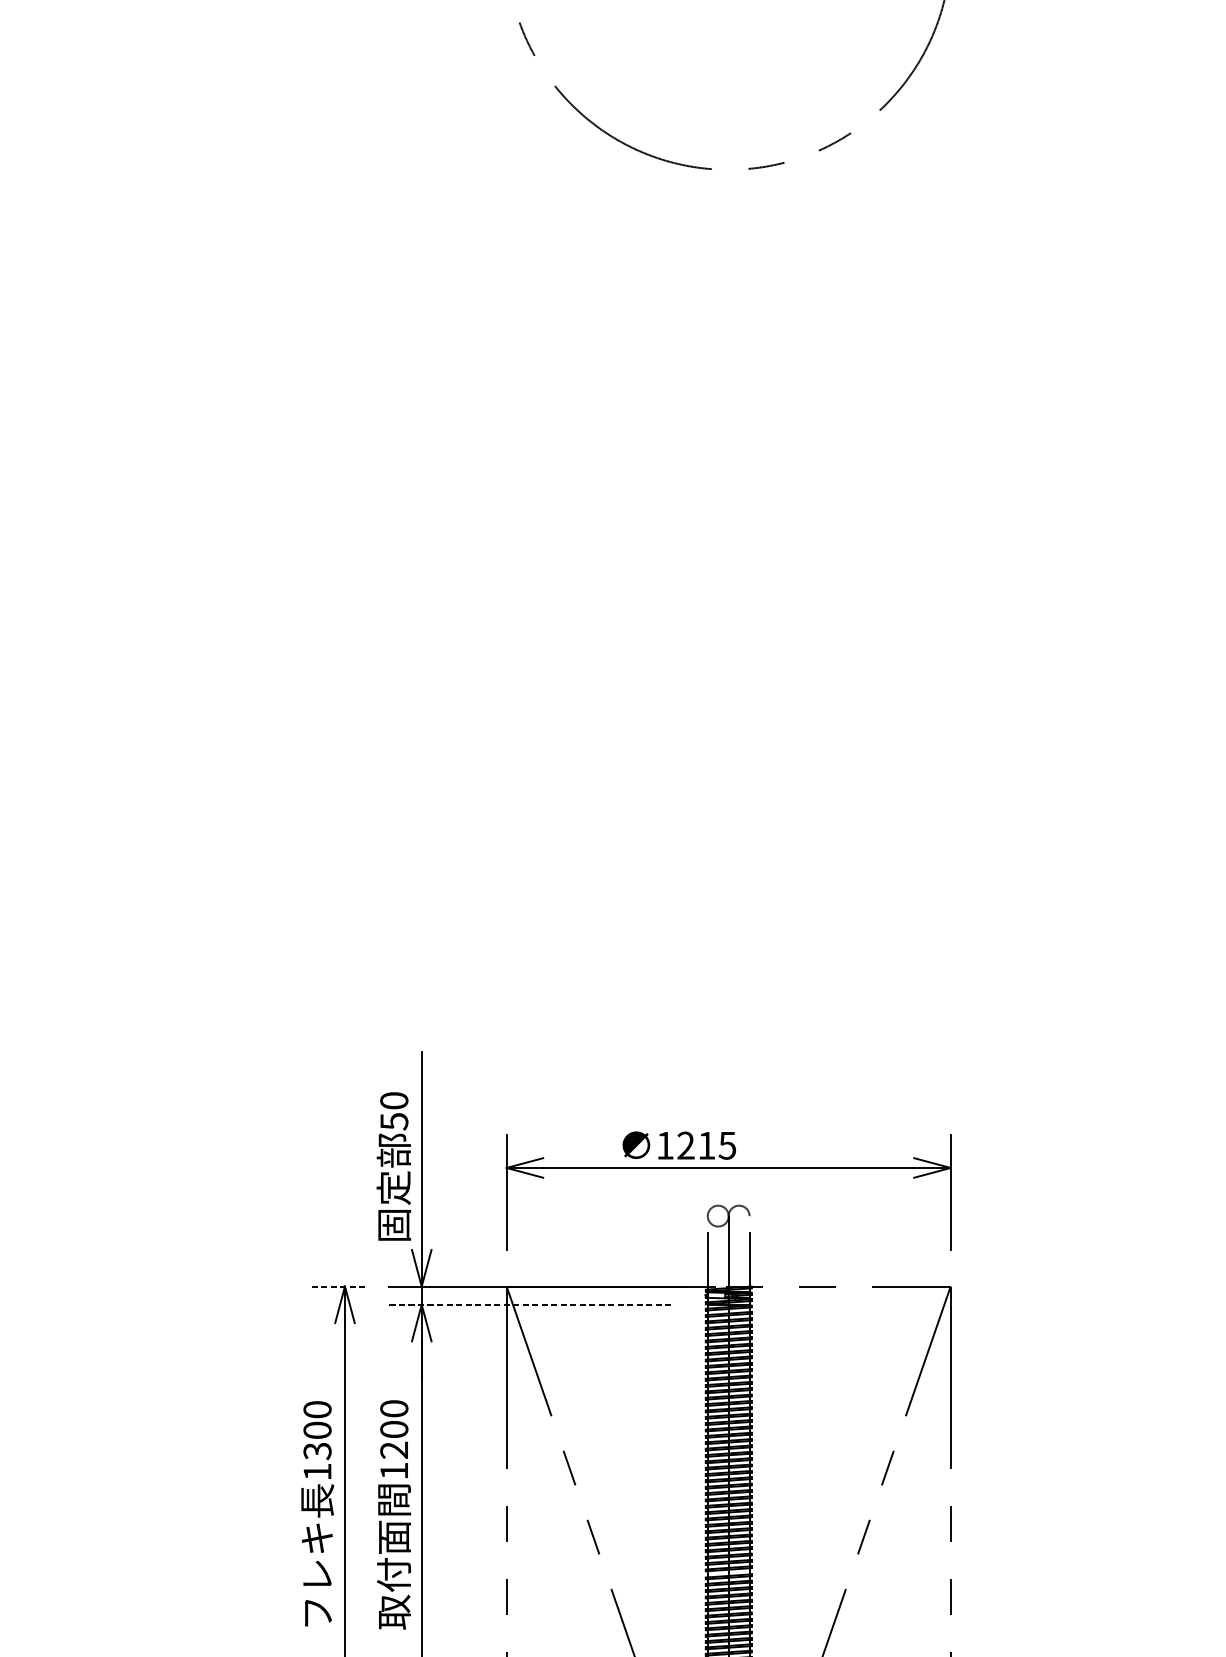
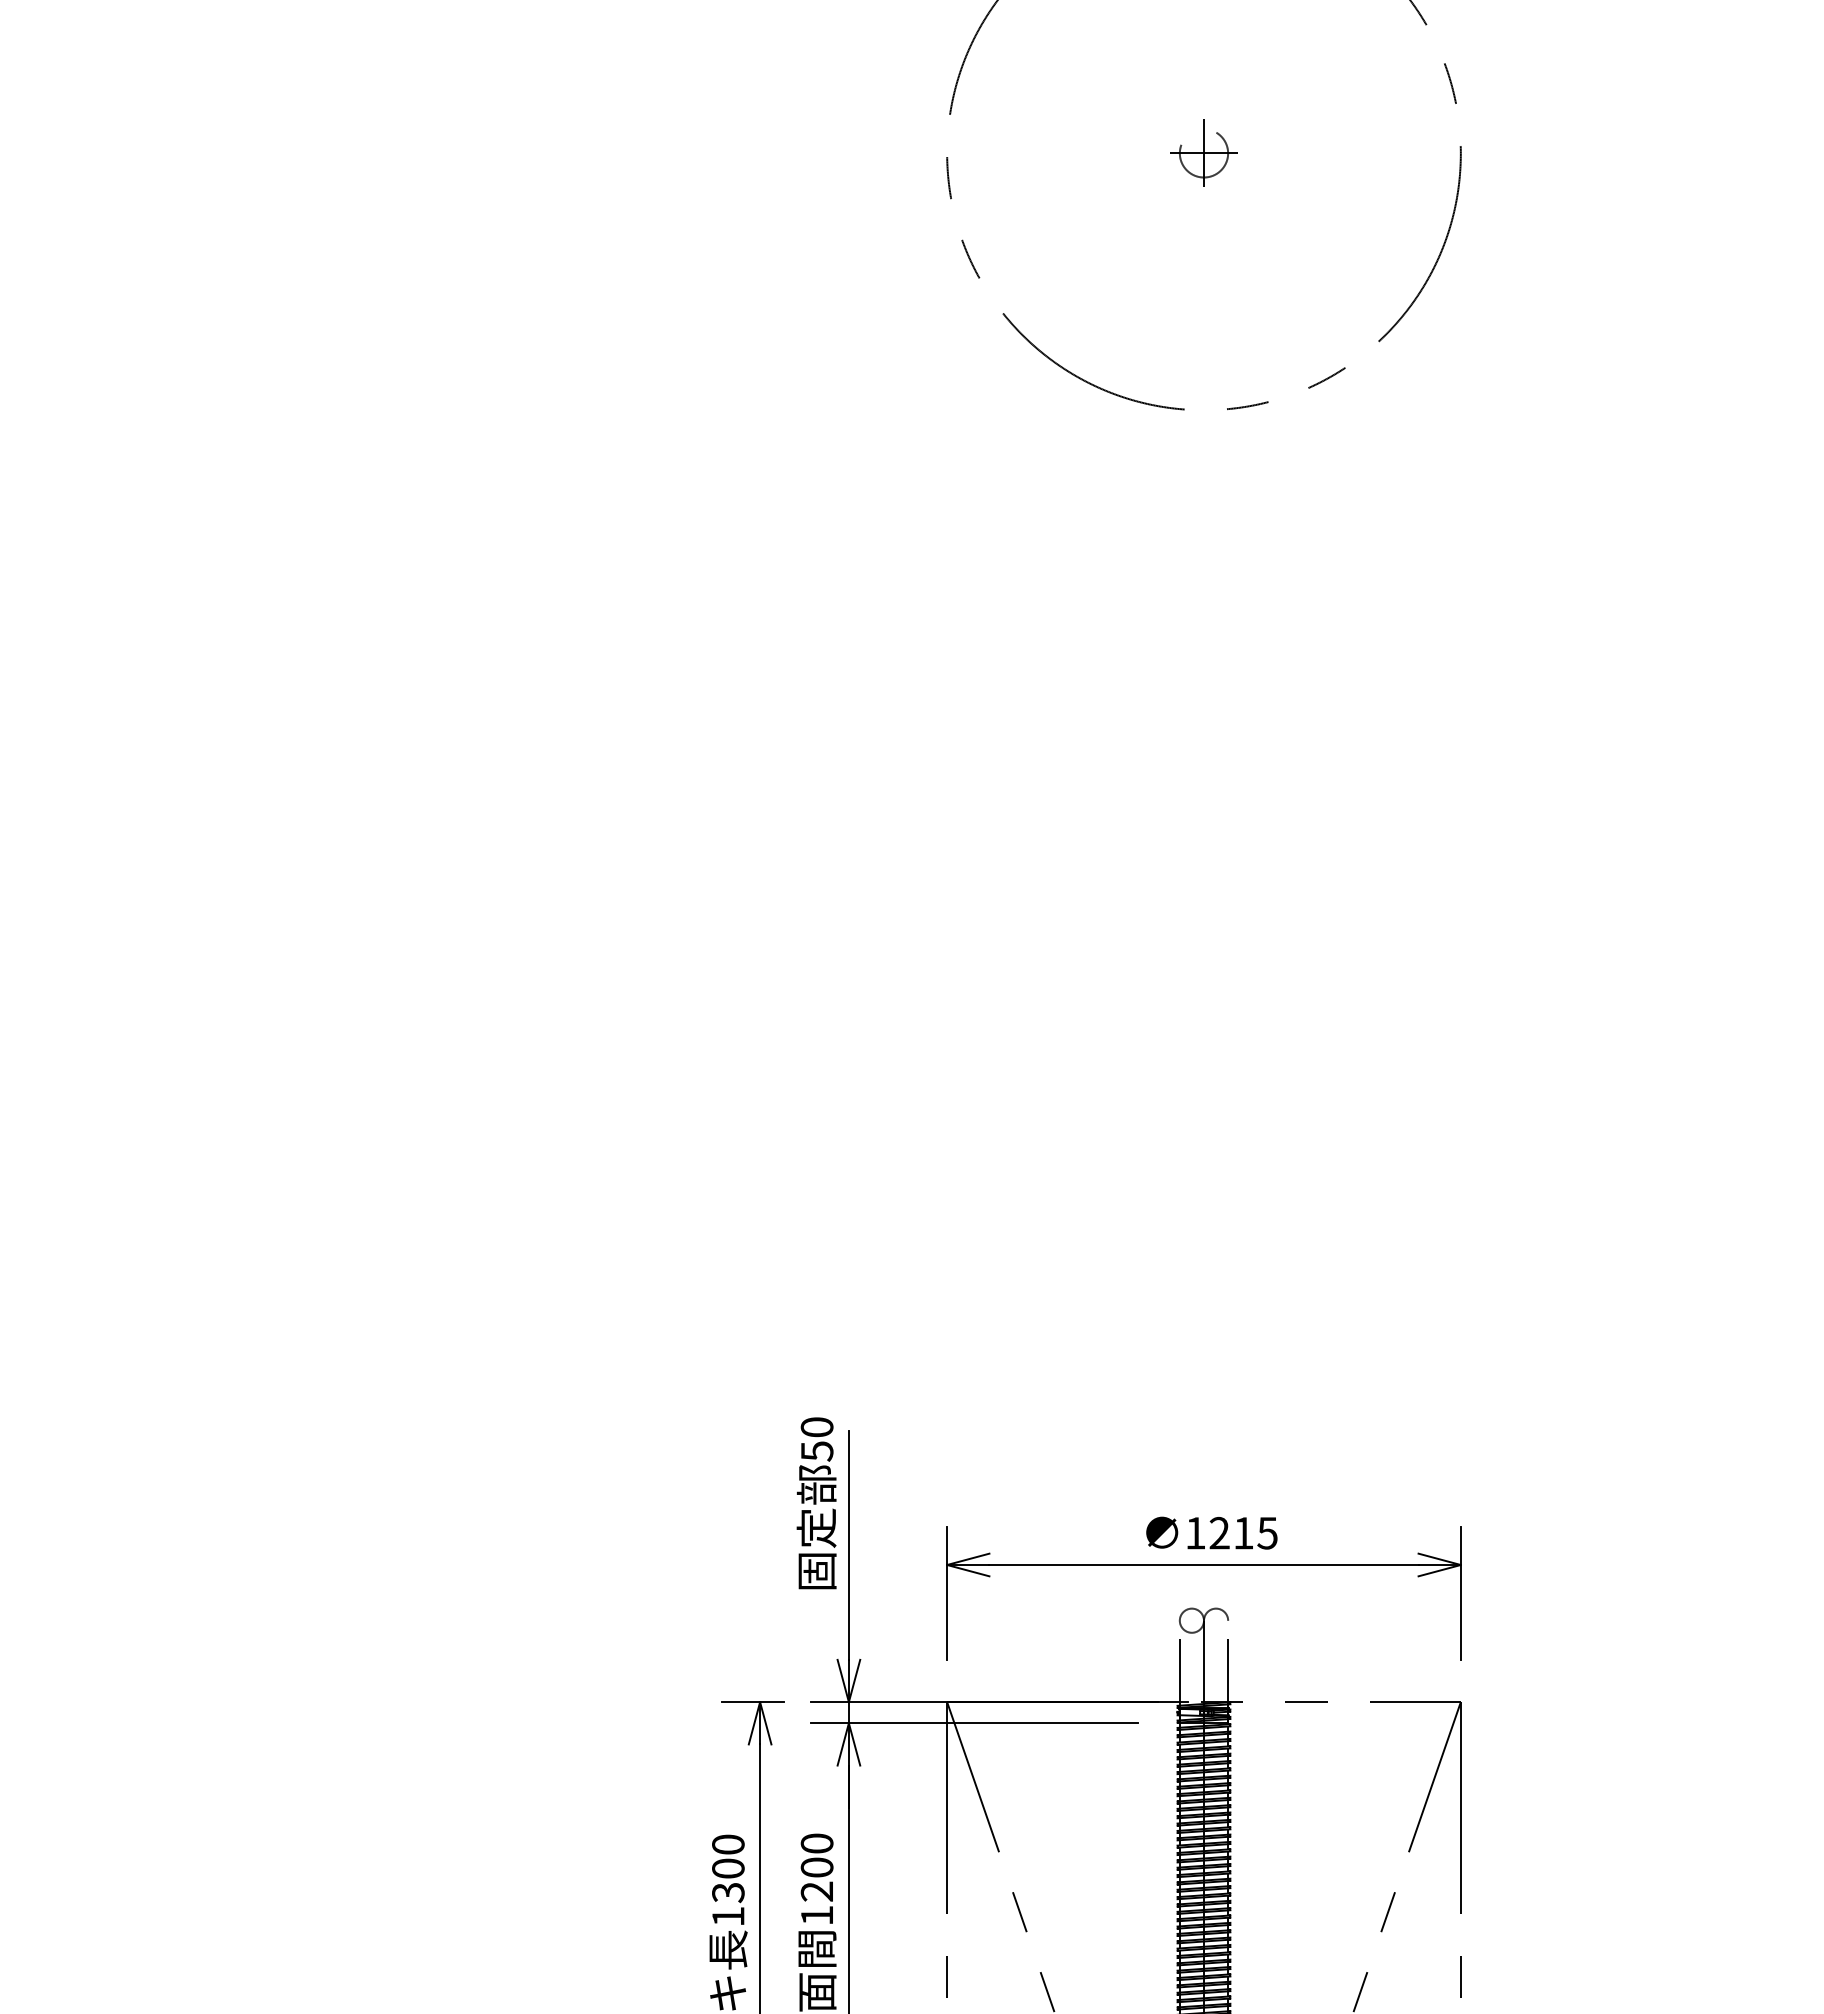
text: (678, 1145) -> (1211, 1532), moved
text: (393, 1166) -> (816, 1503), moved
line: (338, 1286) -> (752, 1702), dashed -> solid
line: (529, 1304) -> (973, 1723), dashed -> solid

